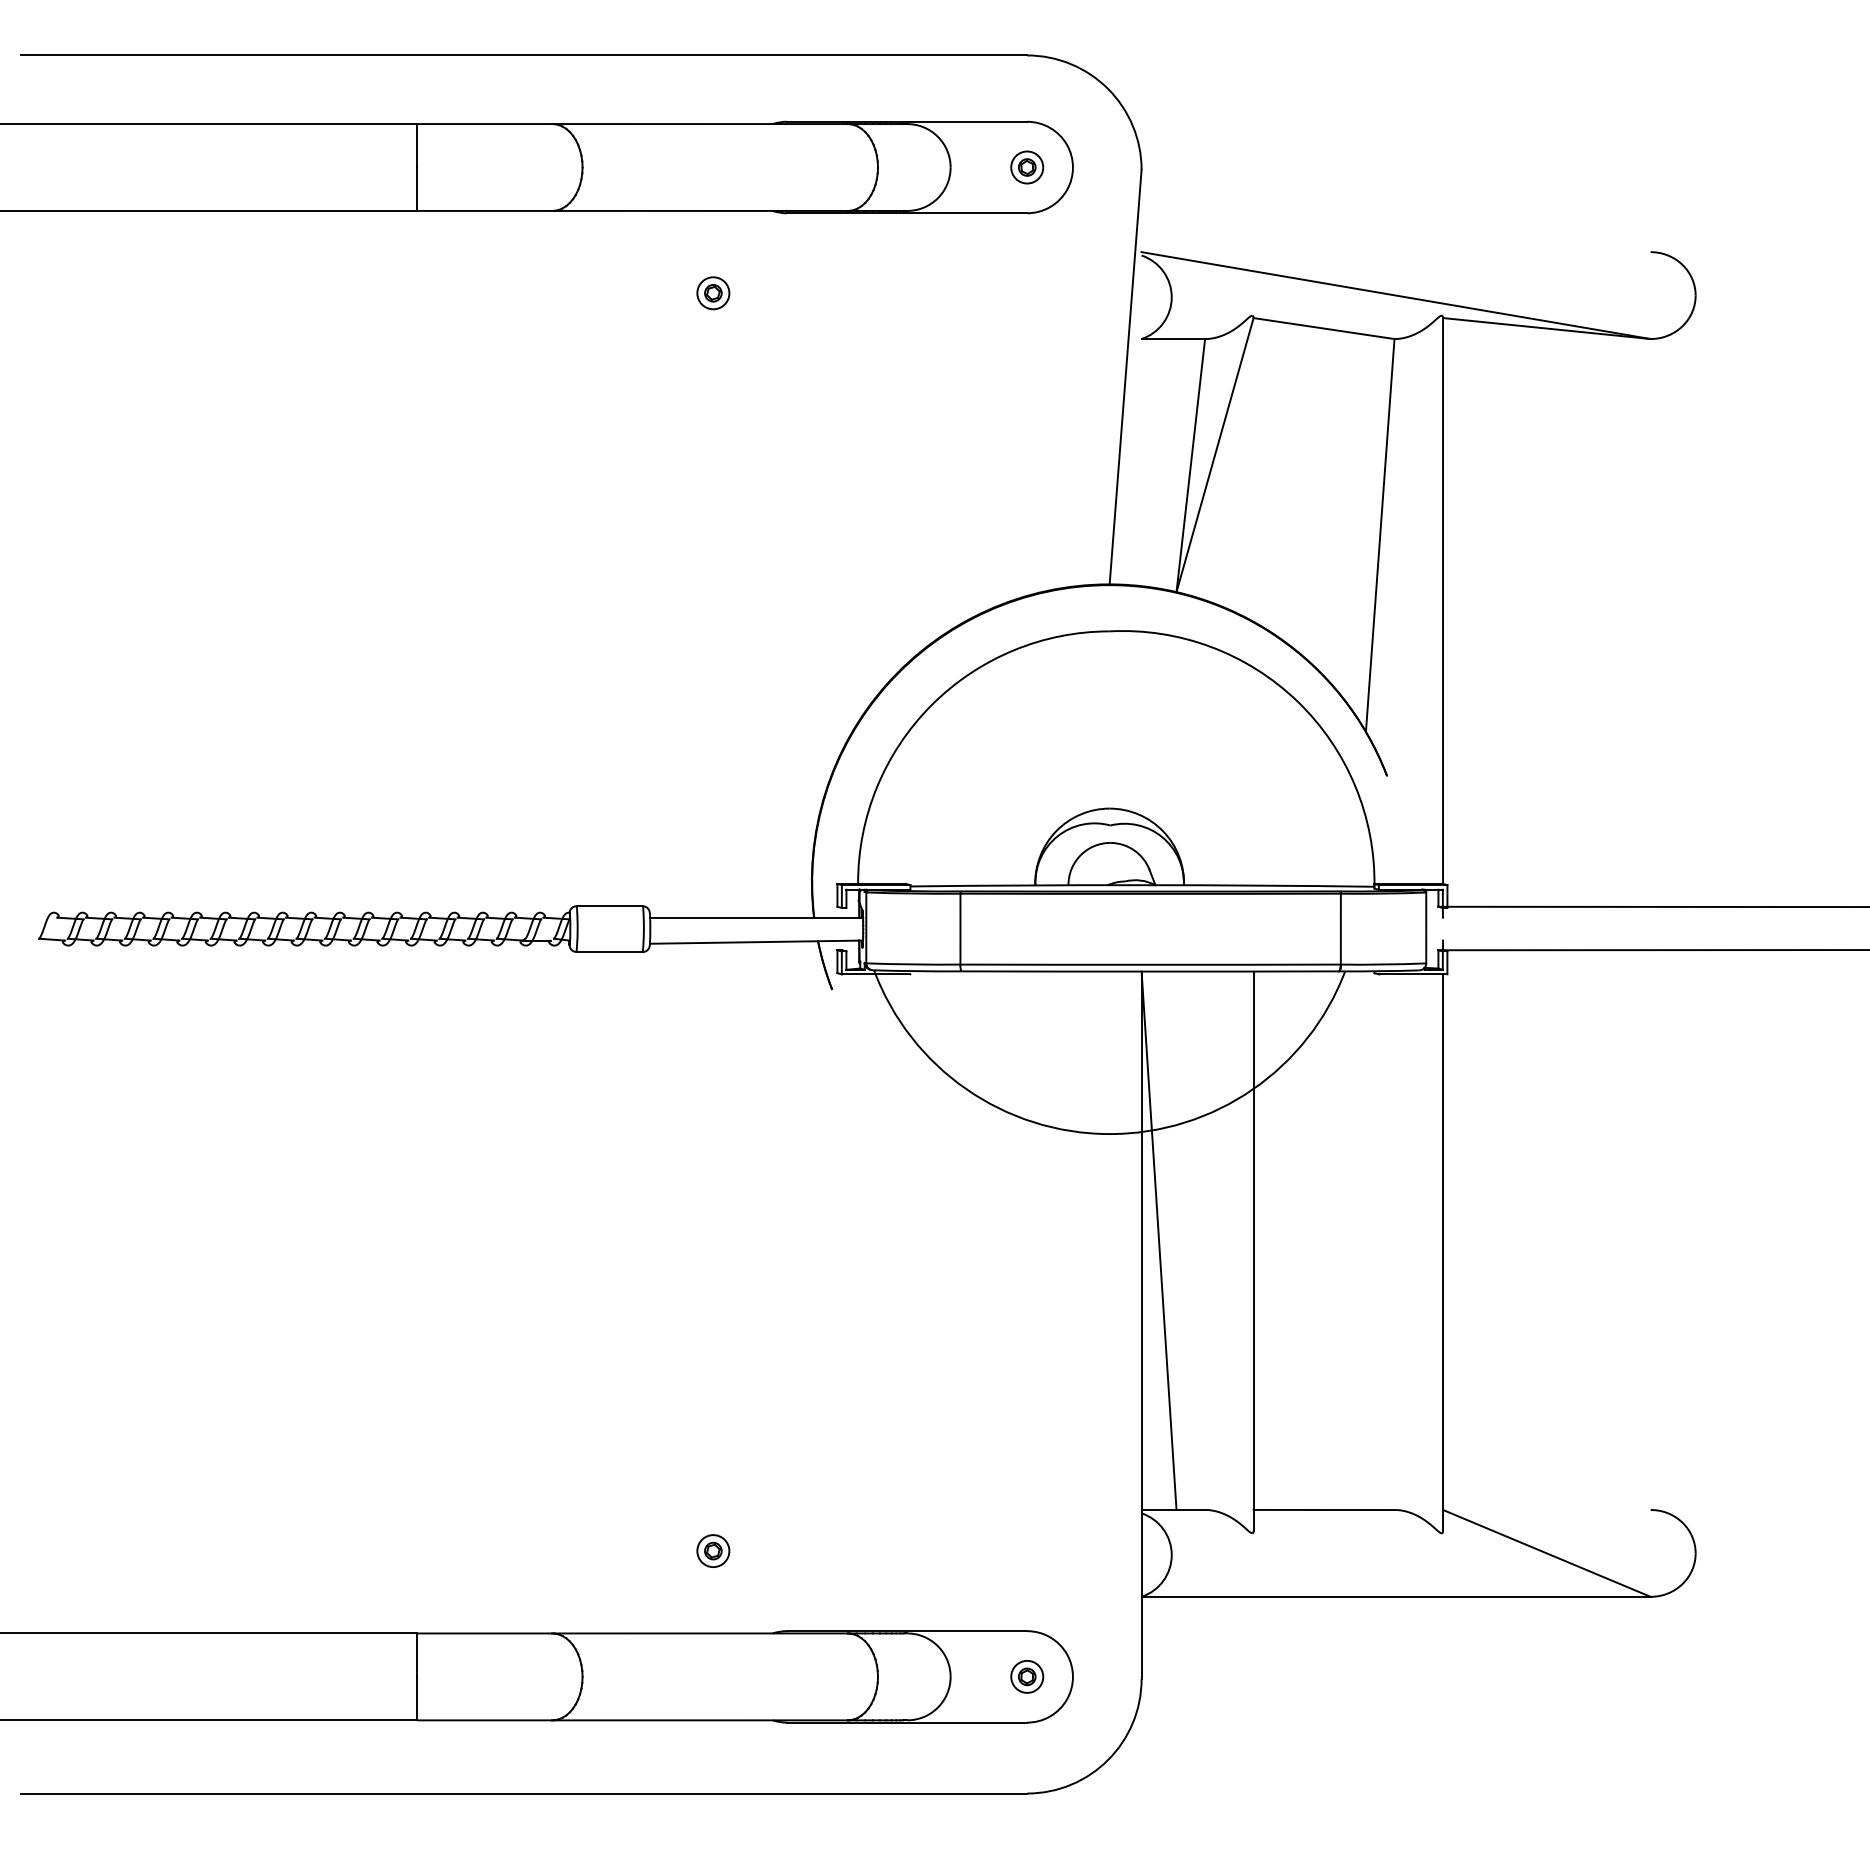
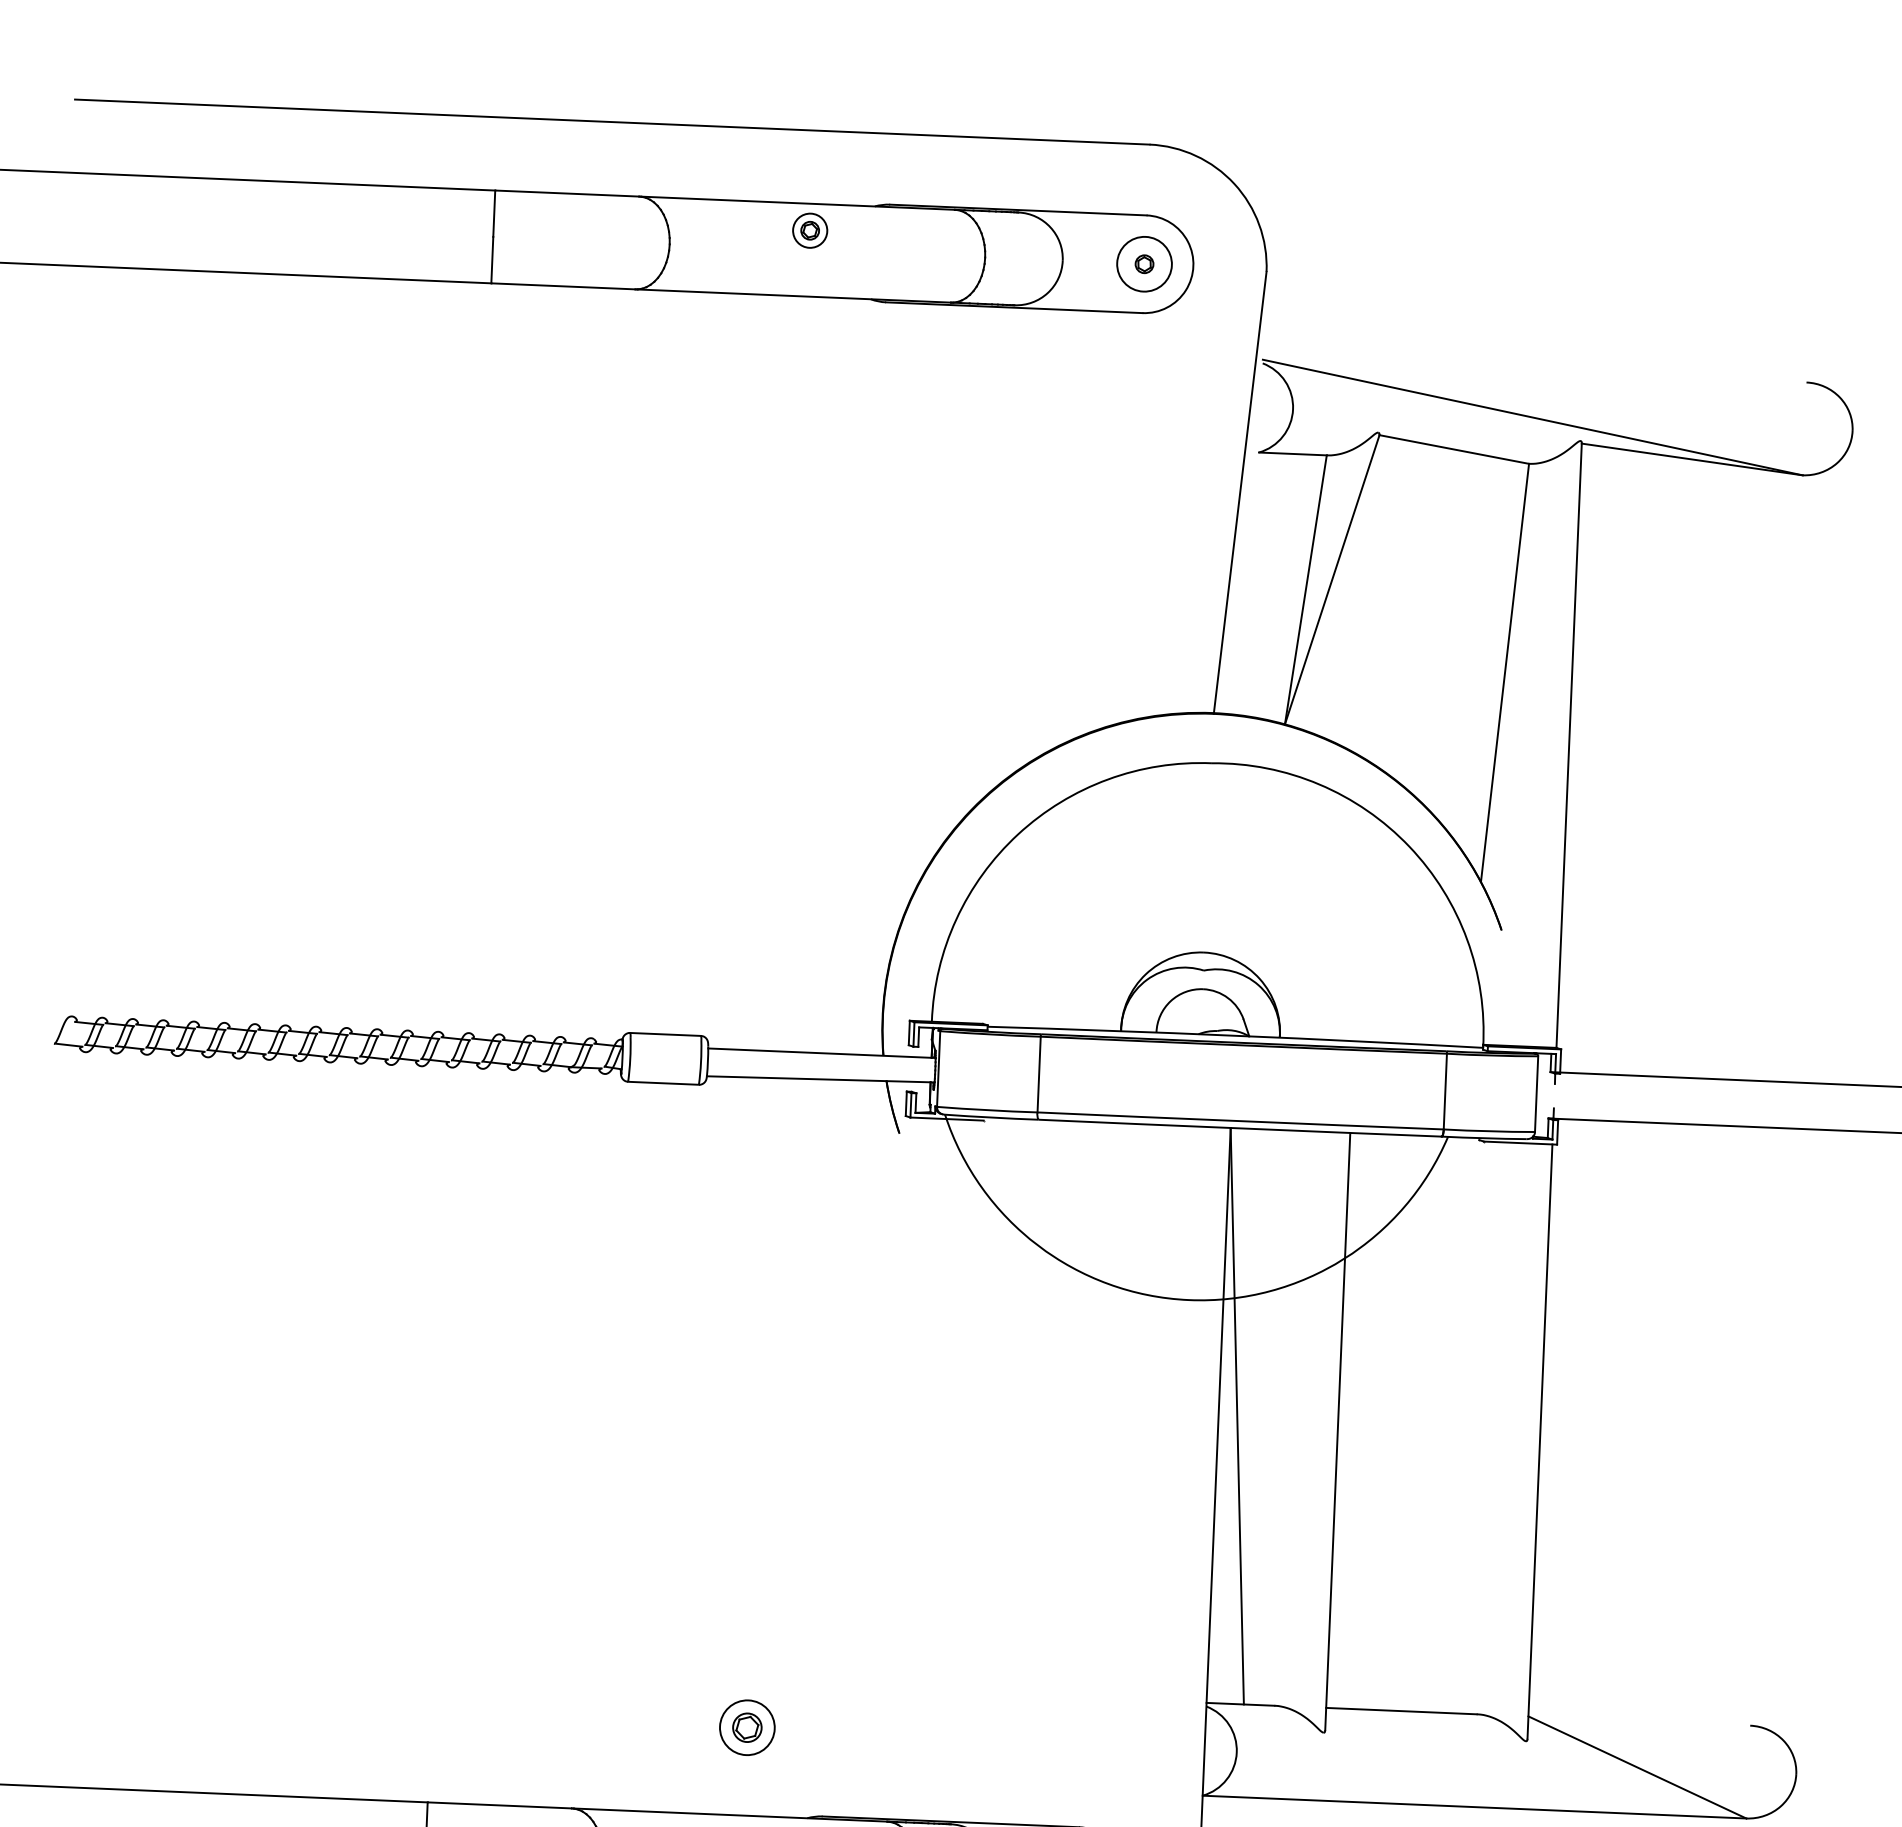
circle: (1027, 167) -> (1144, 264), size x1.6
part: (713, 293) -> (810, 230), moved
part: (713, 1550) -> (747, 1727), size x1.6

